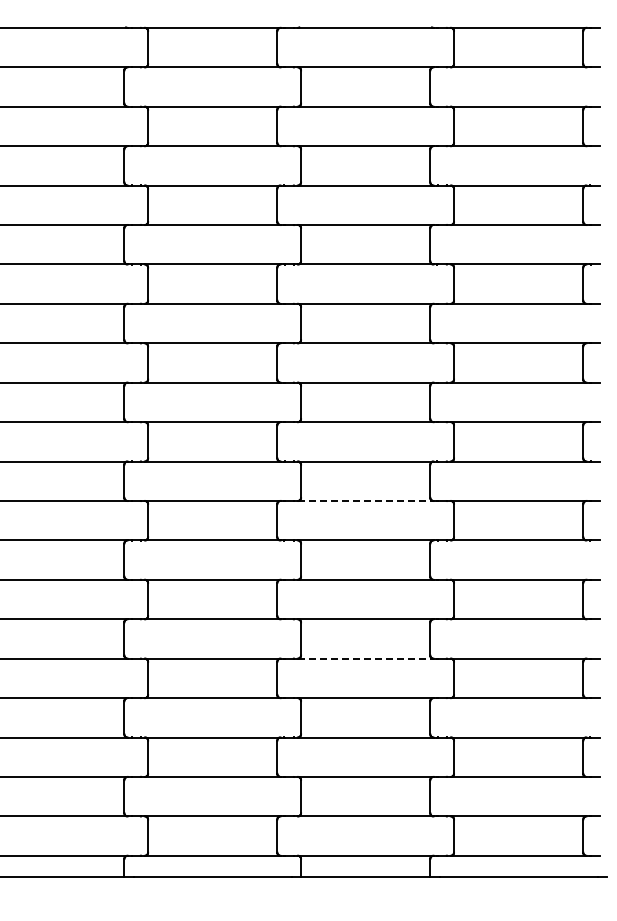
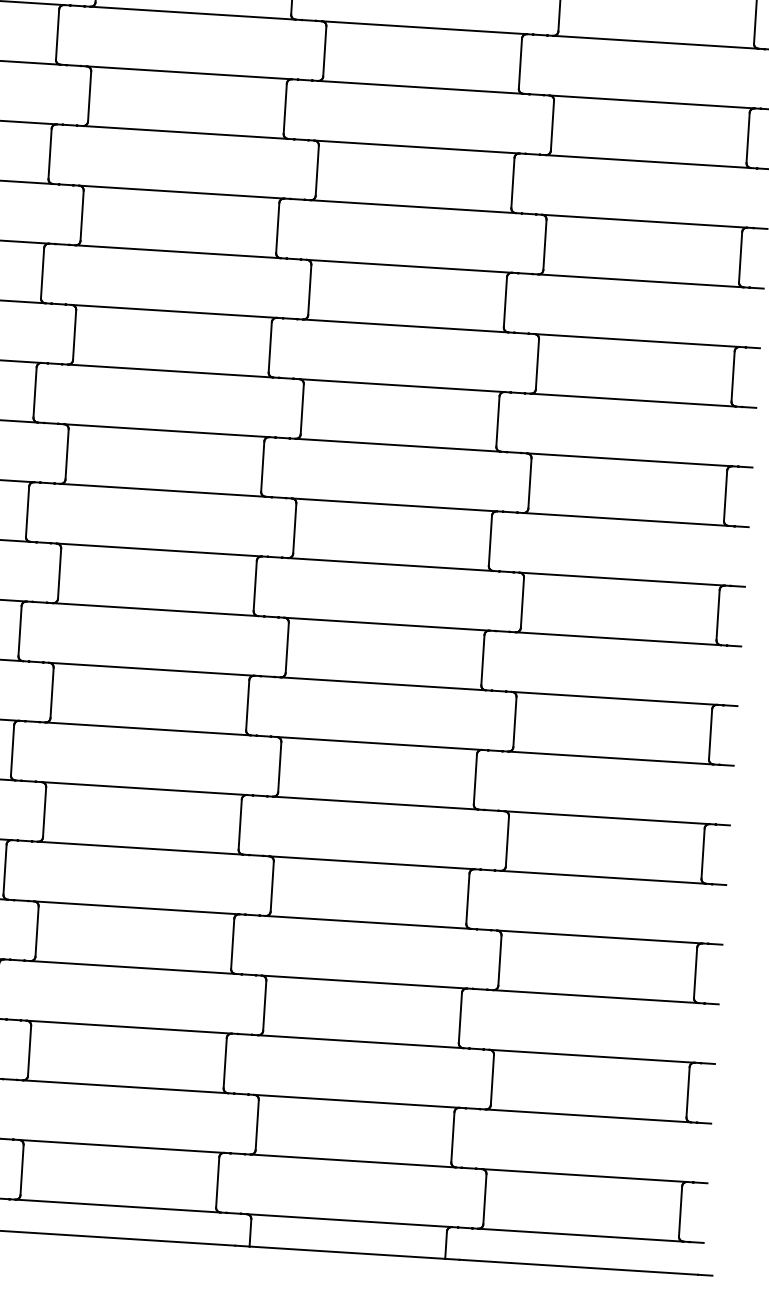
line: (365, 500) -> (382, 683), dashed -> solid
line: (365, 658) -> (367, 922), dashed -> solid

